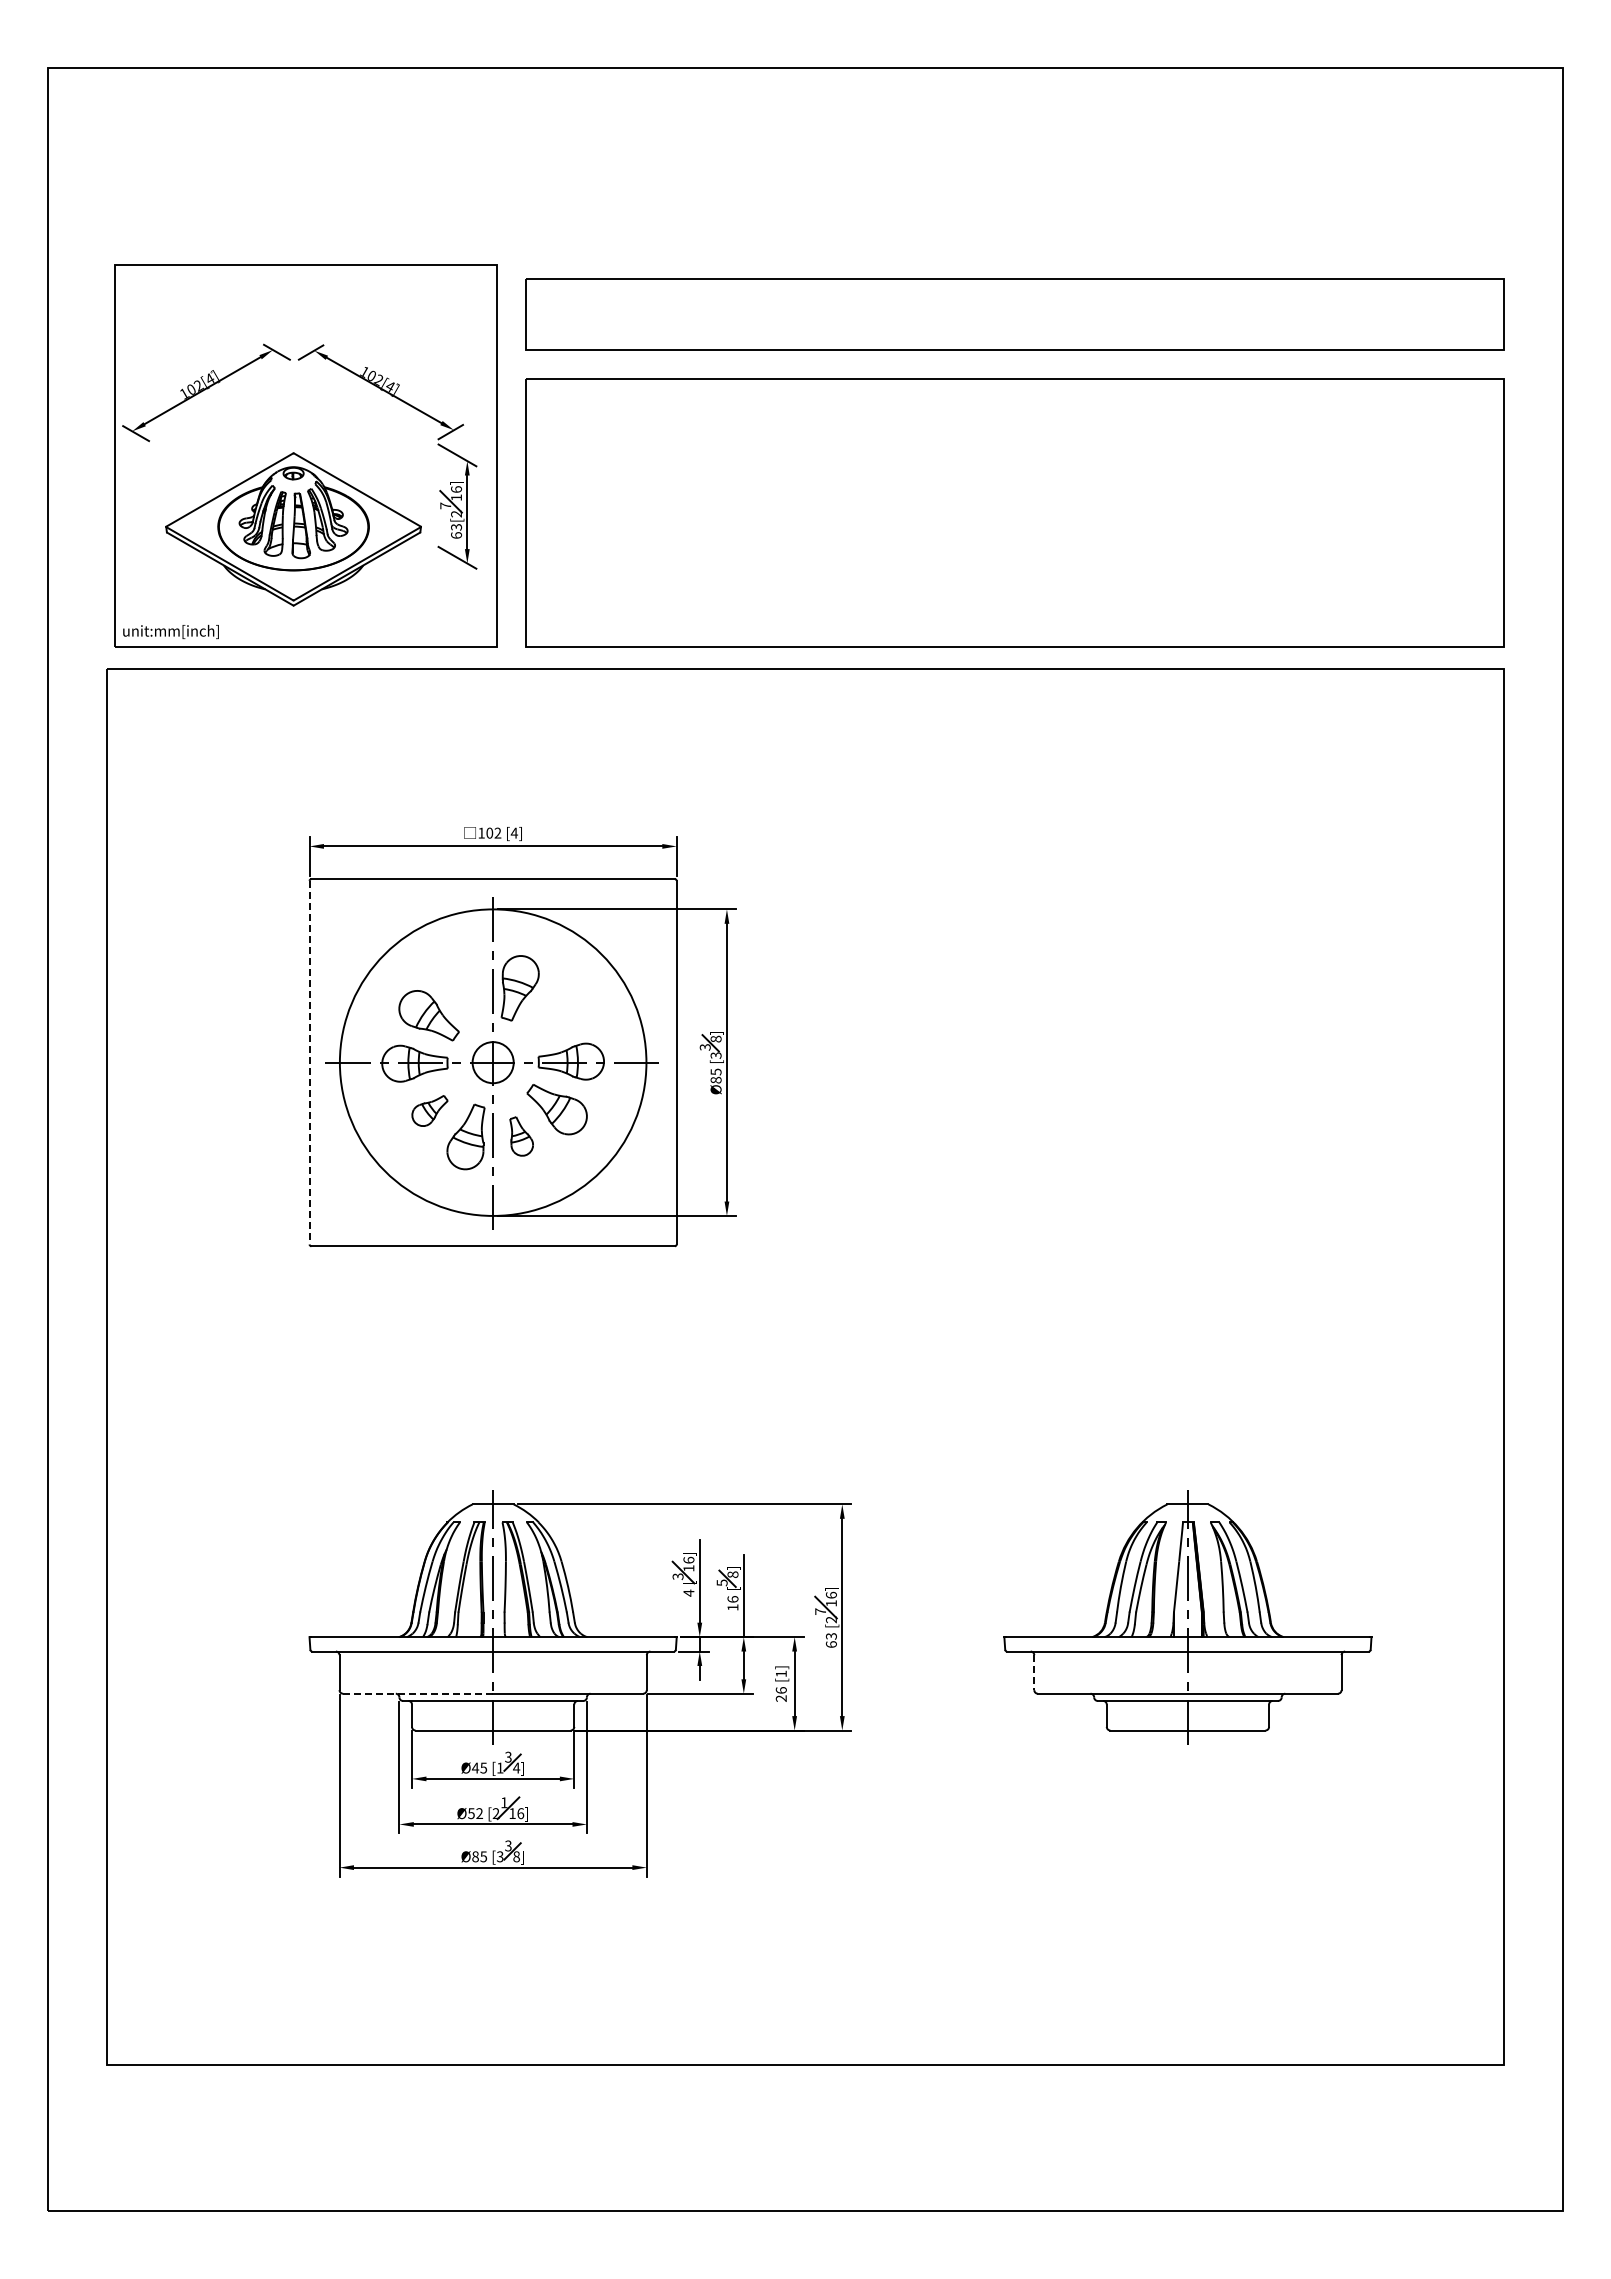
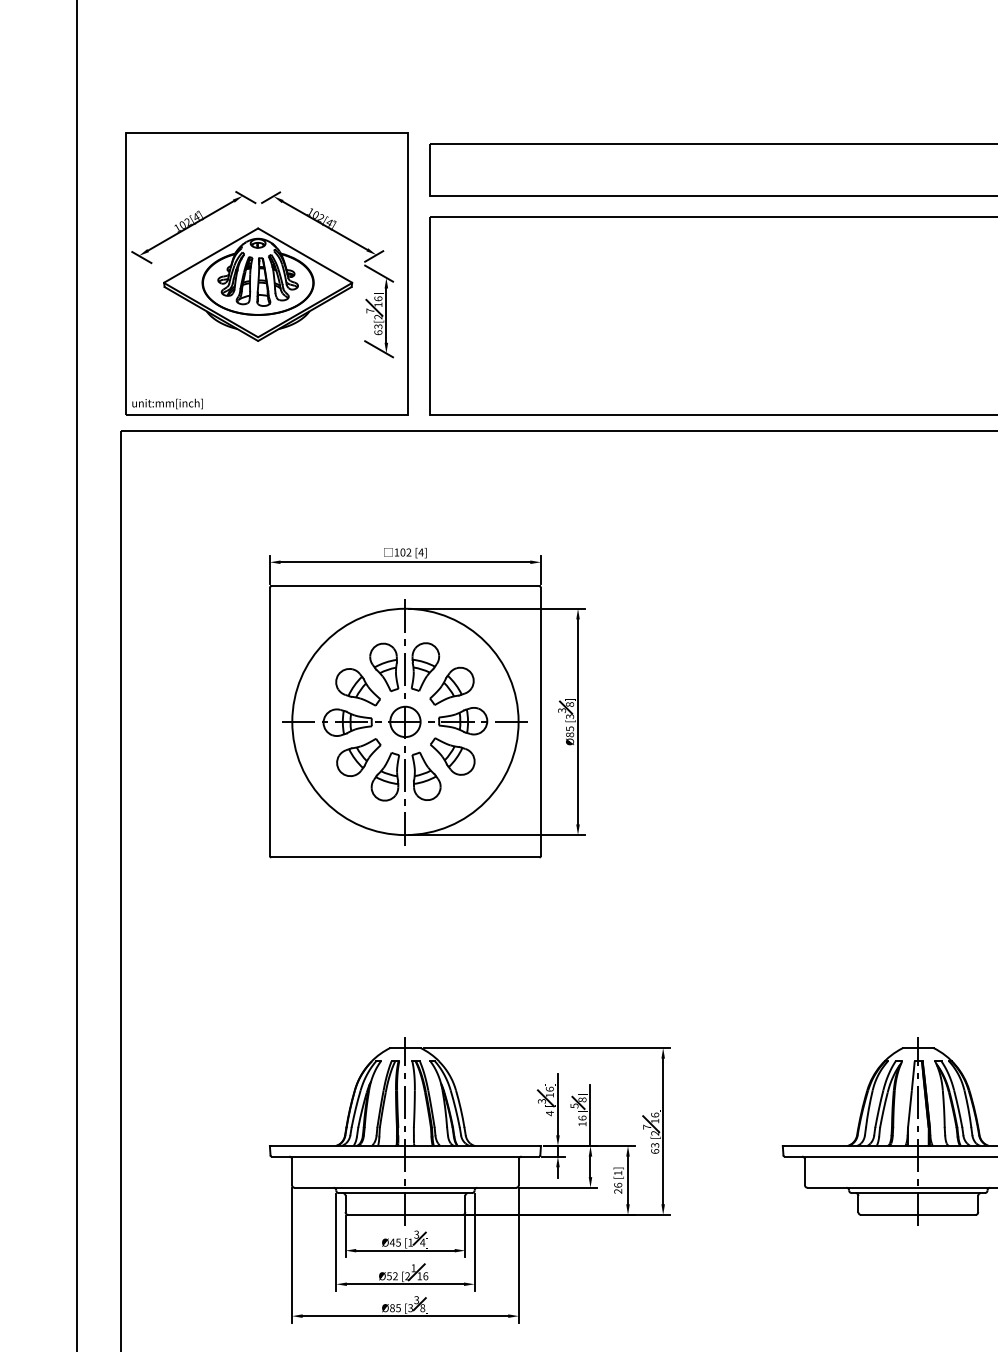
part: (293, 529) -> (258, 284), moved
part: (464, 988) -> (384, 667), added
part: (556, 1014) -> (452, 686), added
line: (309, 1062) -> (269, 721), dashed -> solid
part: (429, 1110) -> (358, 757), size x1.67
part: (521, 1136) -> (426, 776), size x1.67
line: (1034, 1673) -> (805, 1172), dashed -> solid
line: (417, 1693) -> (349, 1187), dashed -> solid

